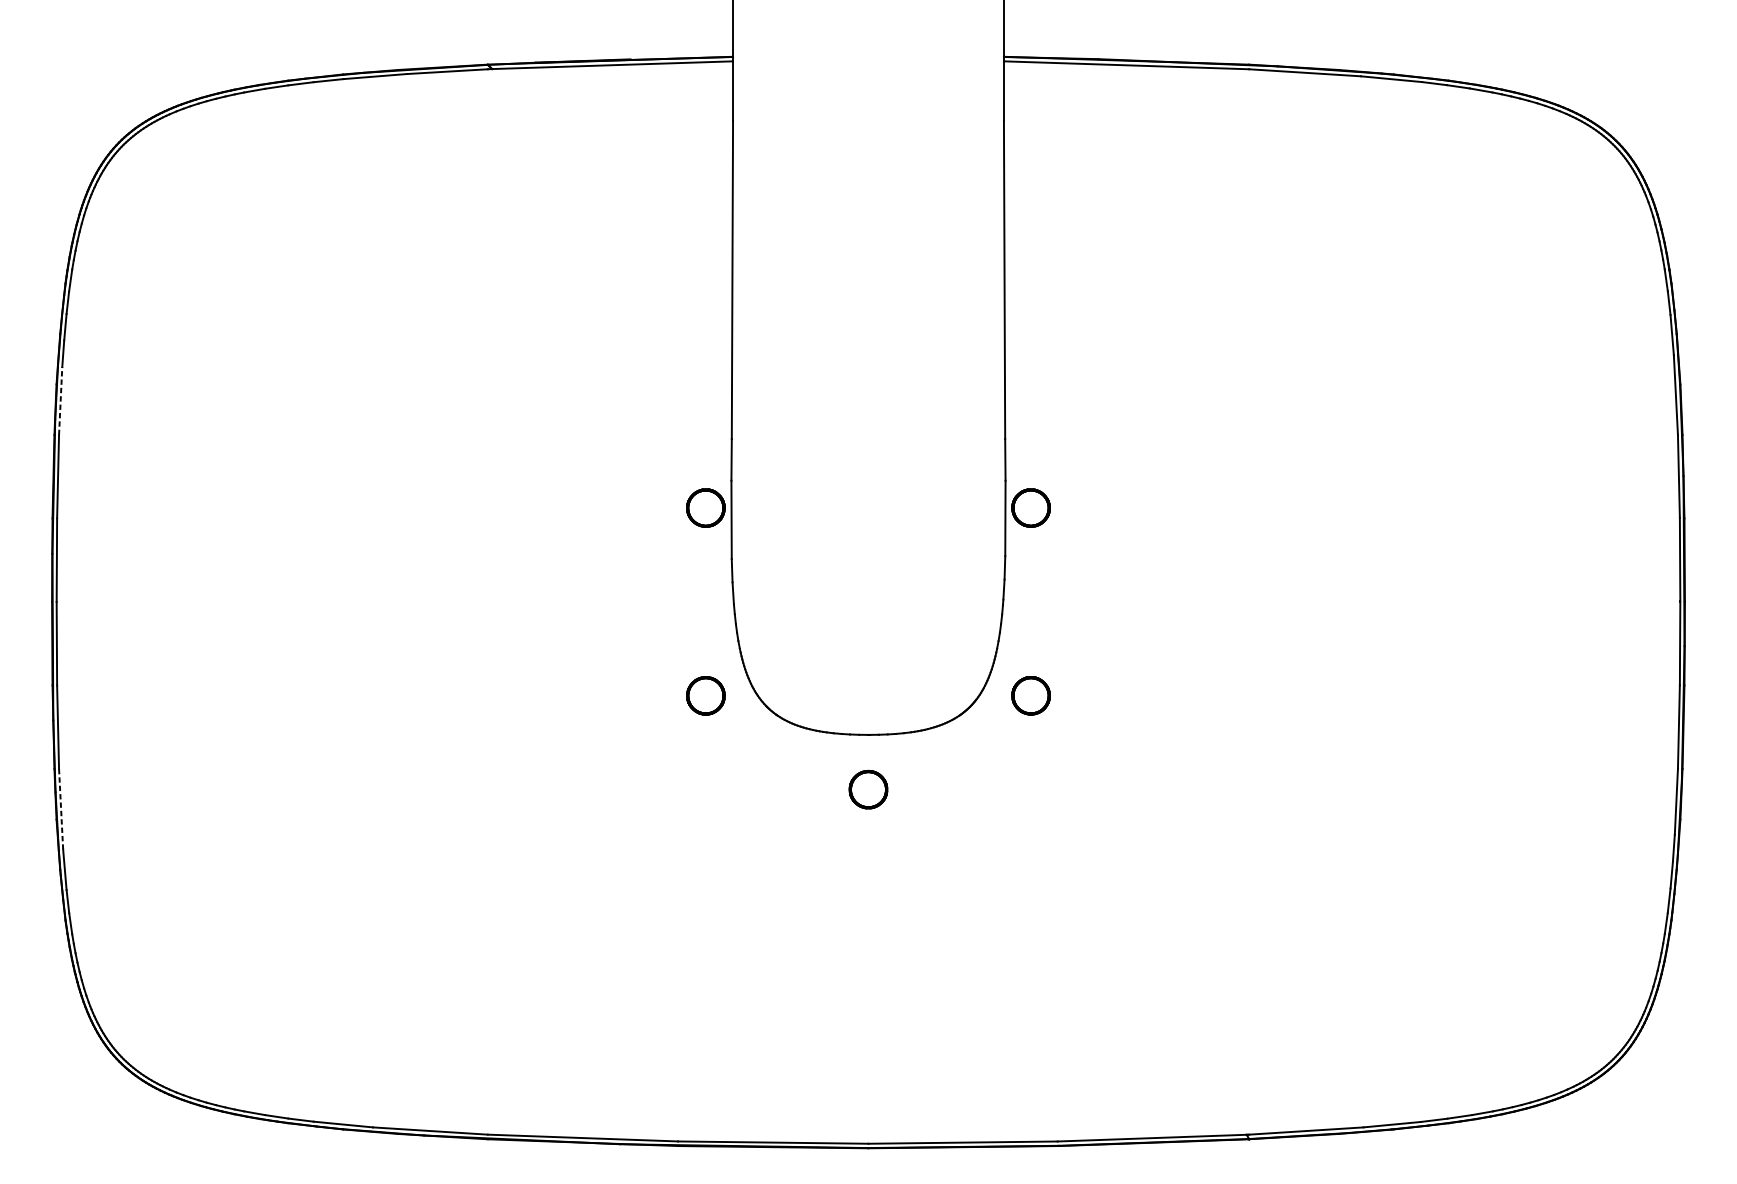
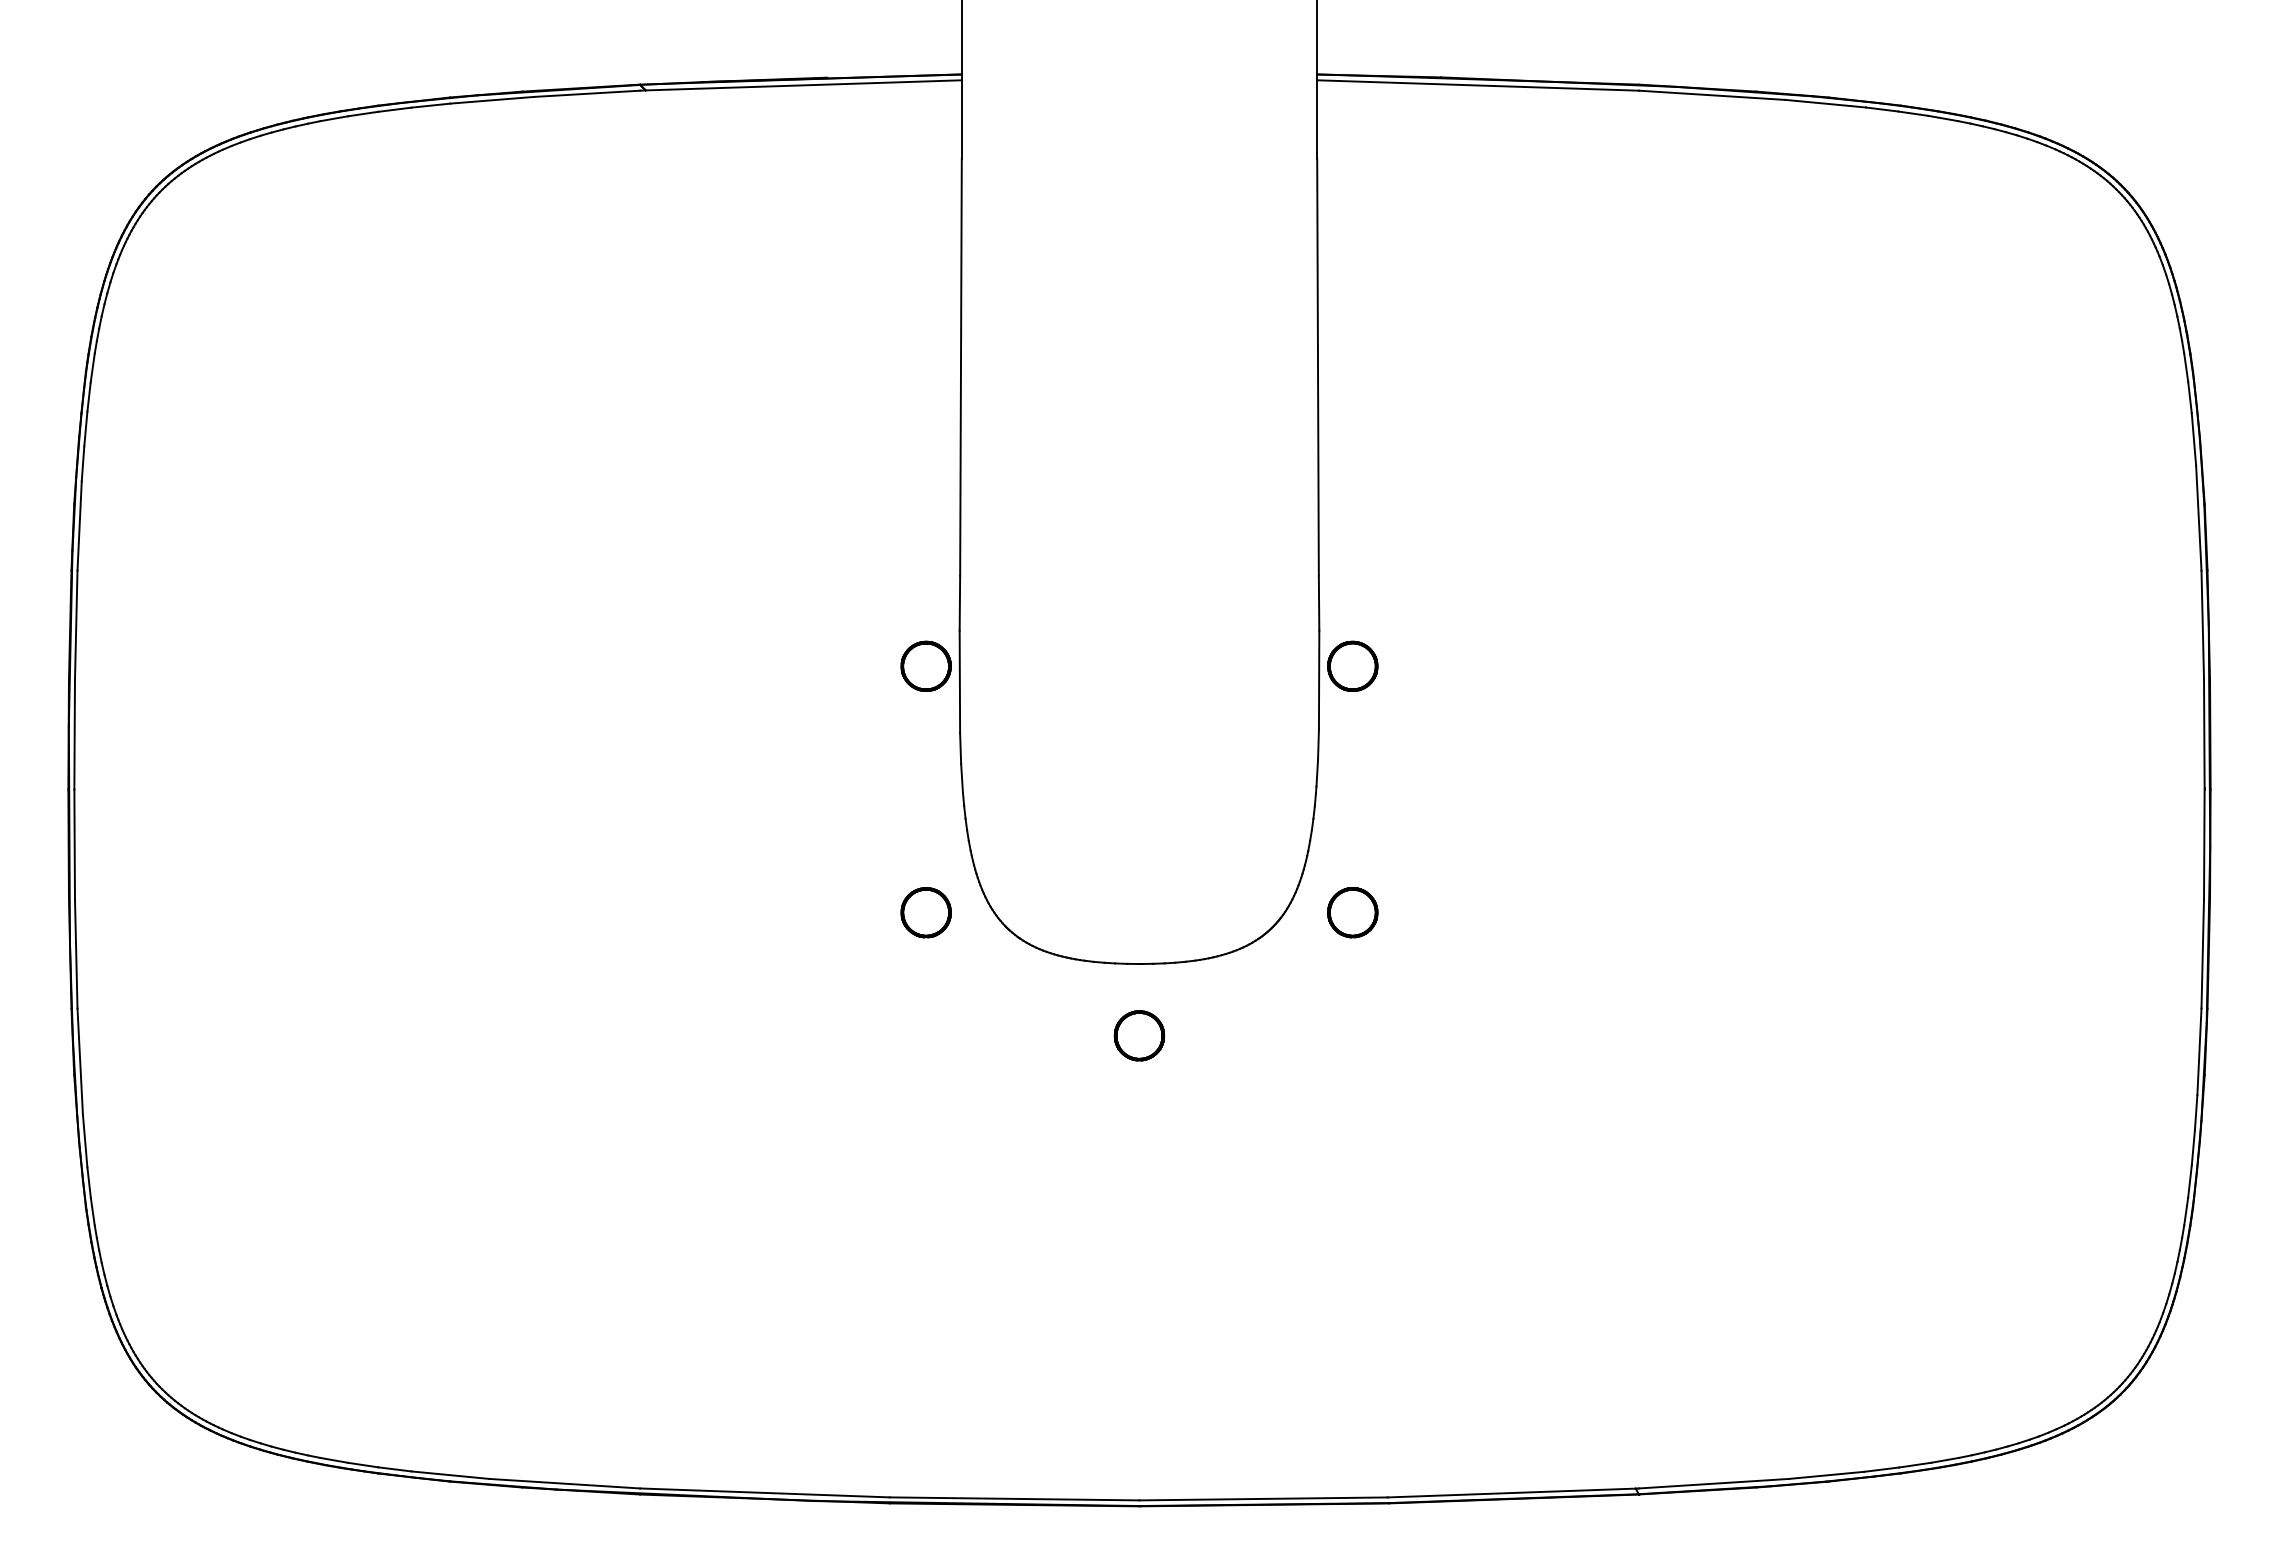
line: (60, 400) -> (79, 525), dashed -> solid
line: (61, 809) -> (80, 1061), dashed -> solid

